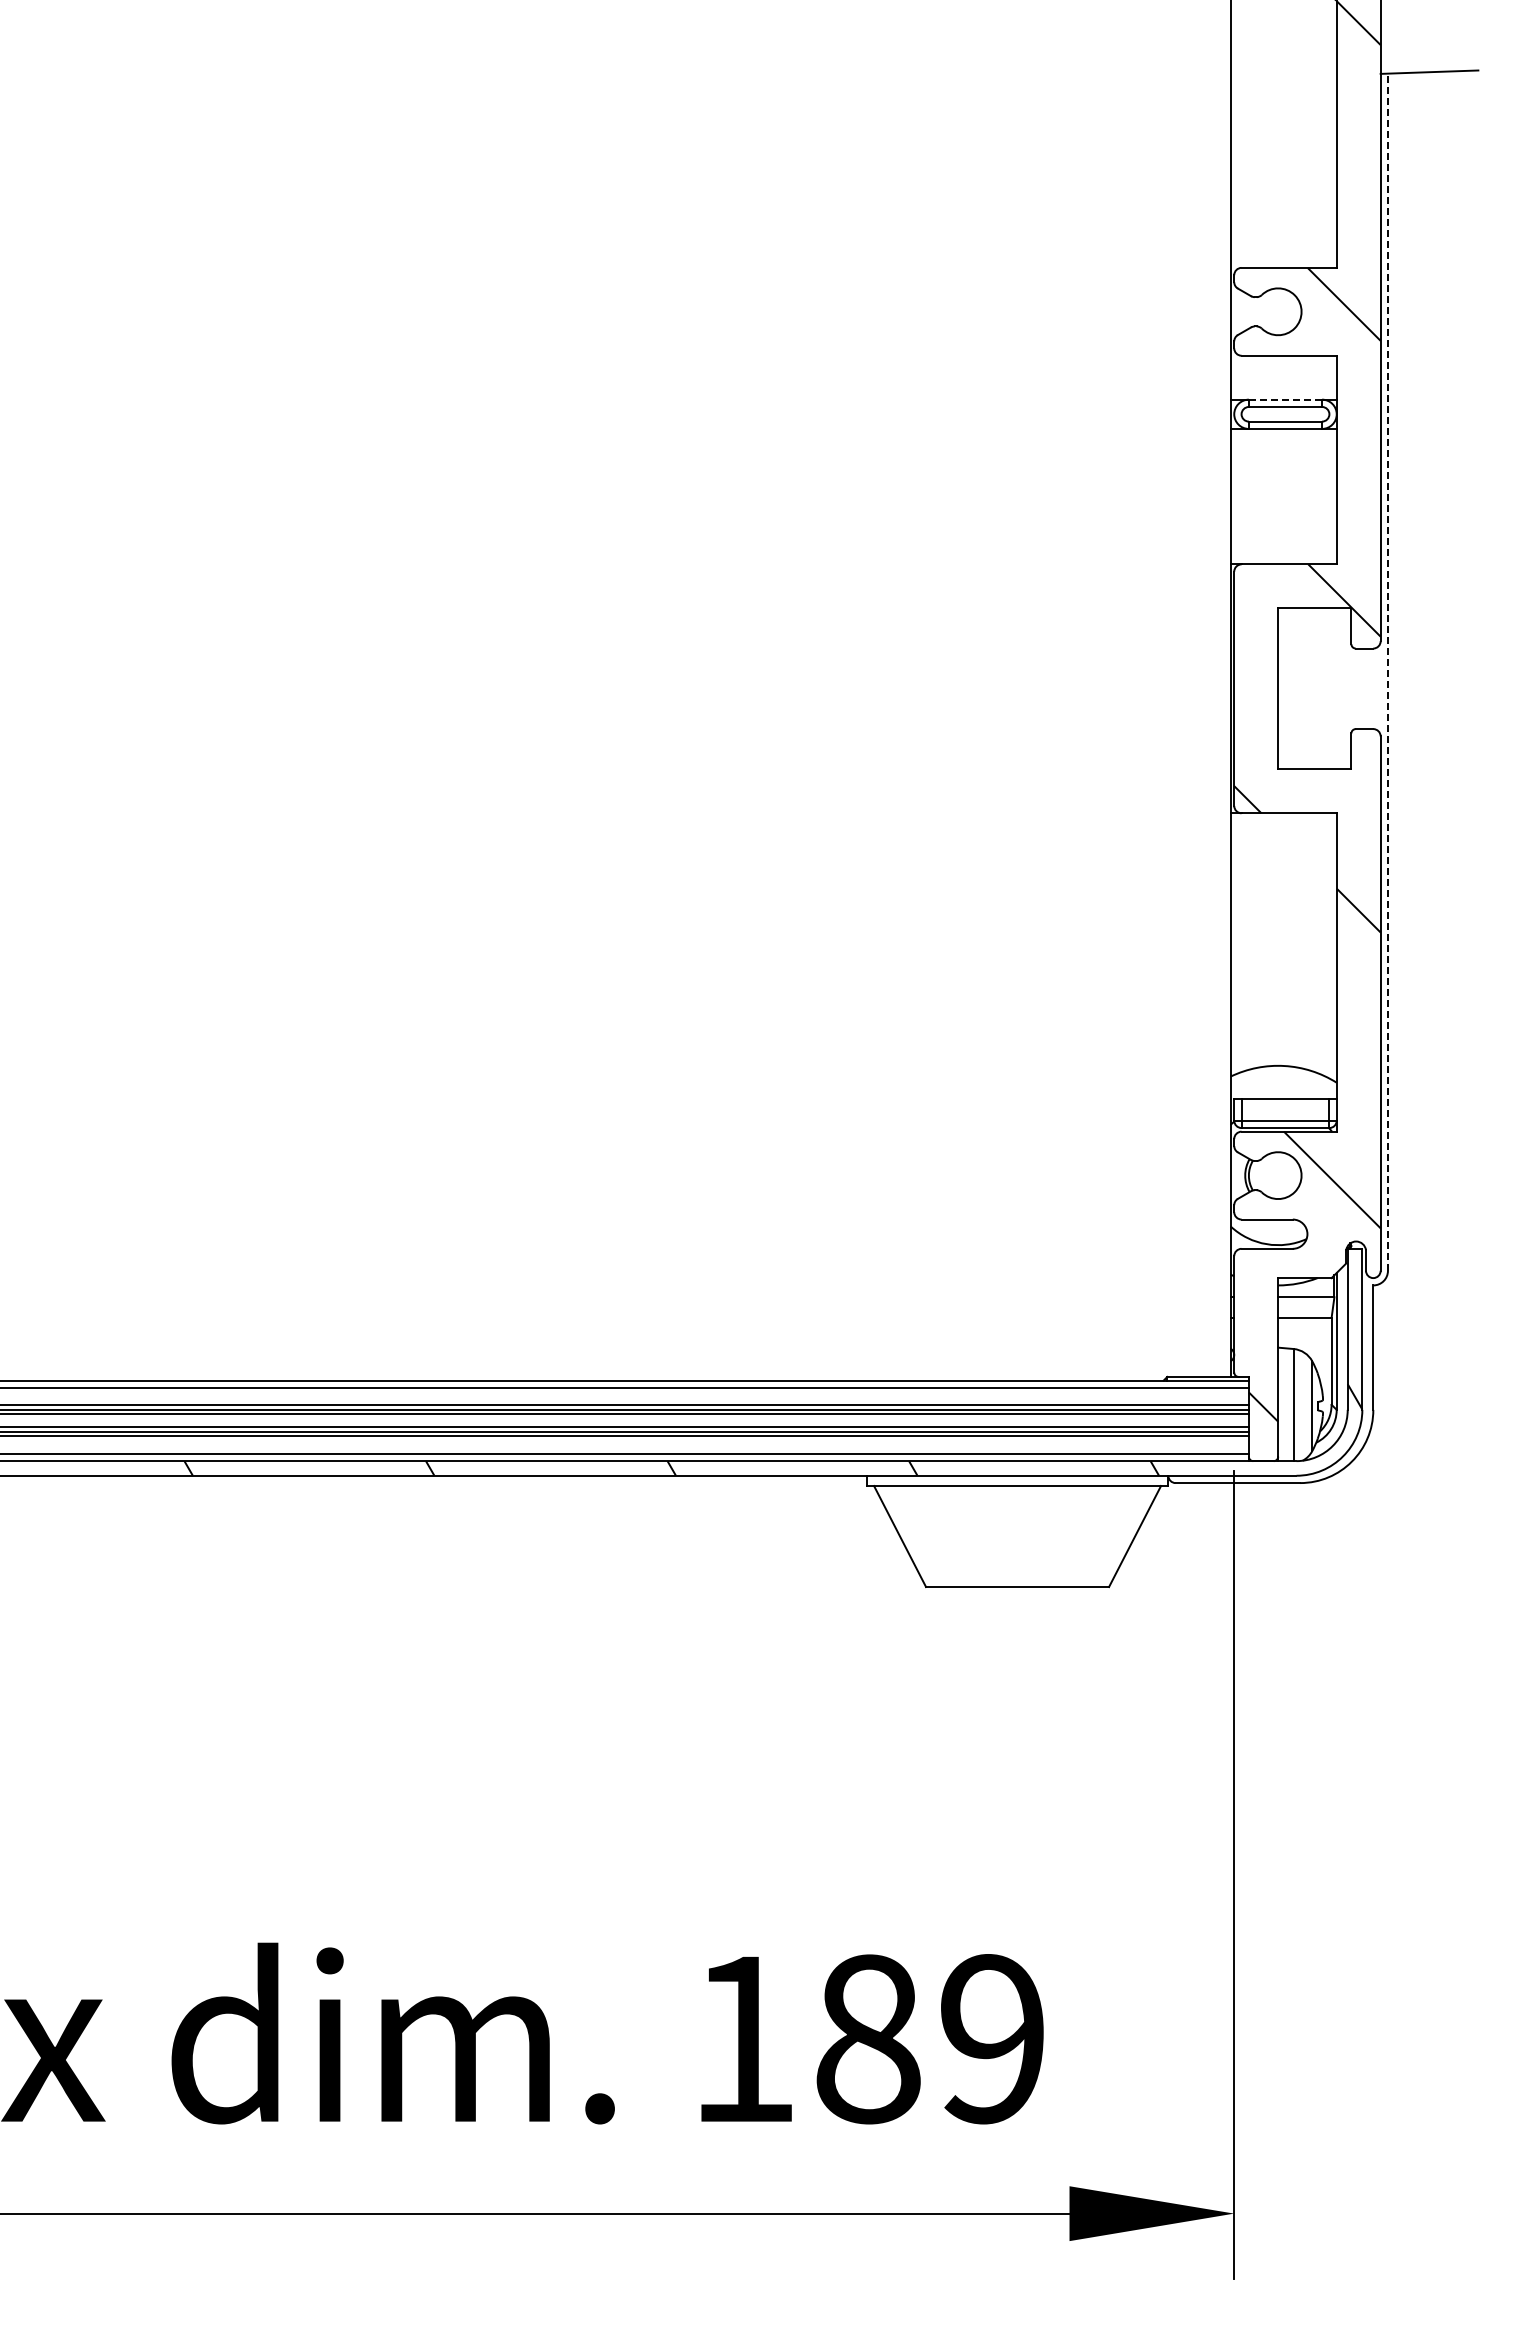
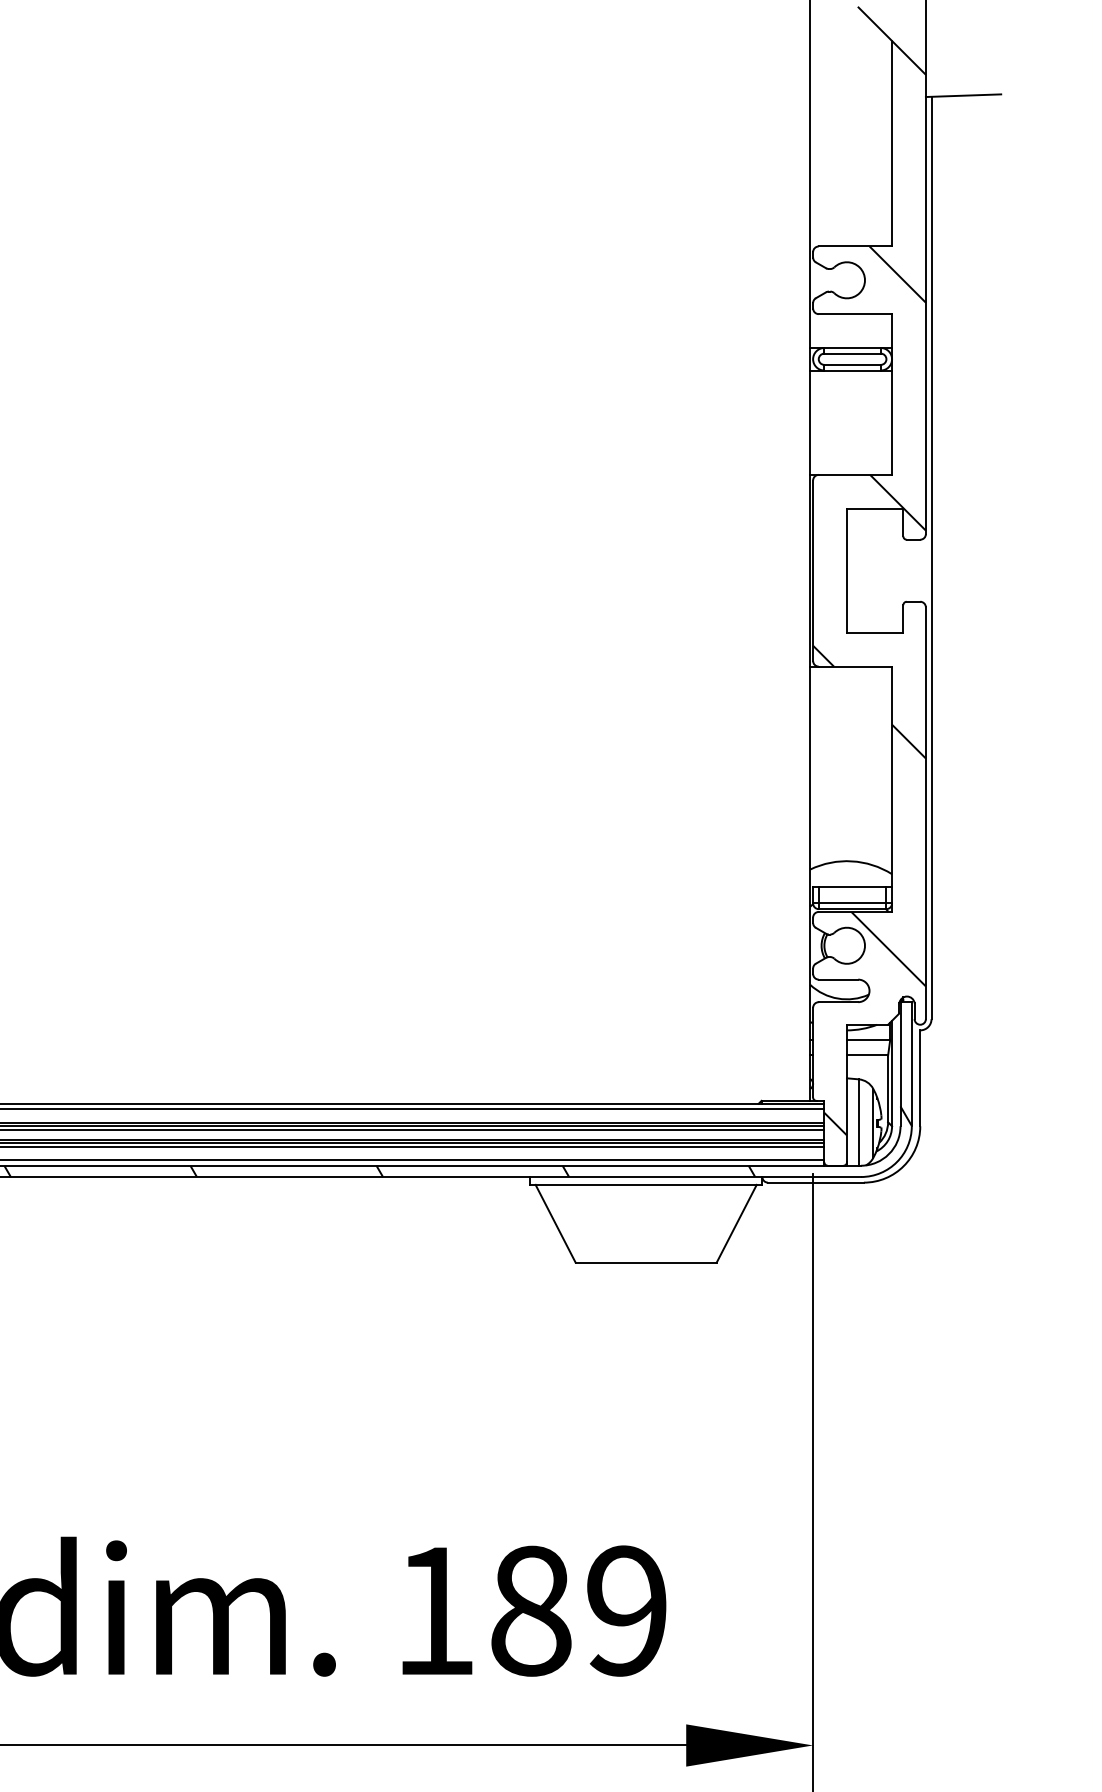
line: (1285, 399) -> (852, 347), dashed -> solid
line: (1387, 672) -> (931, 558), dashed -> solid

